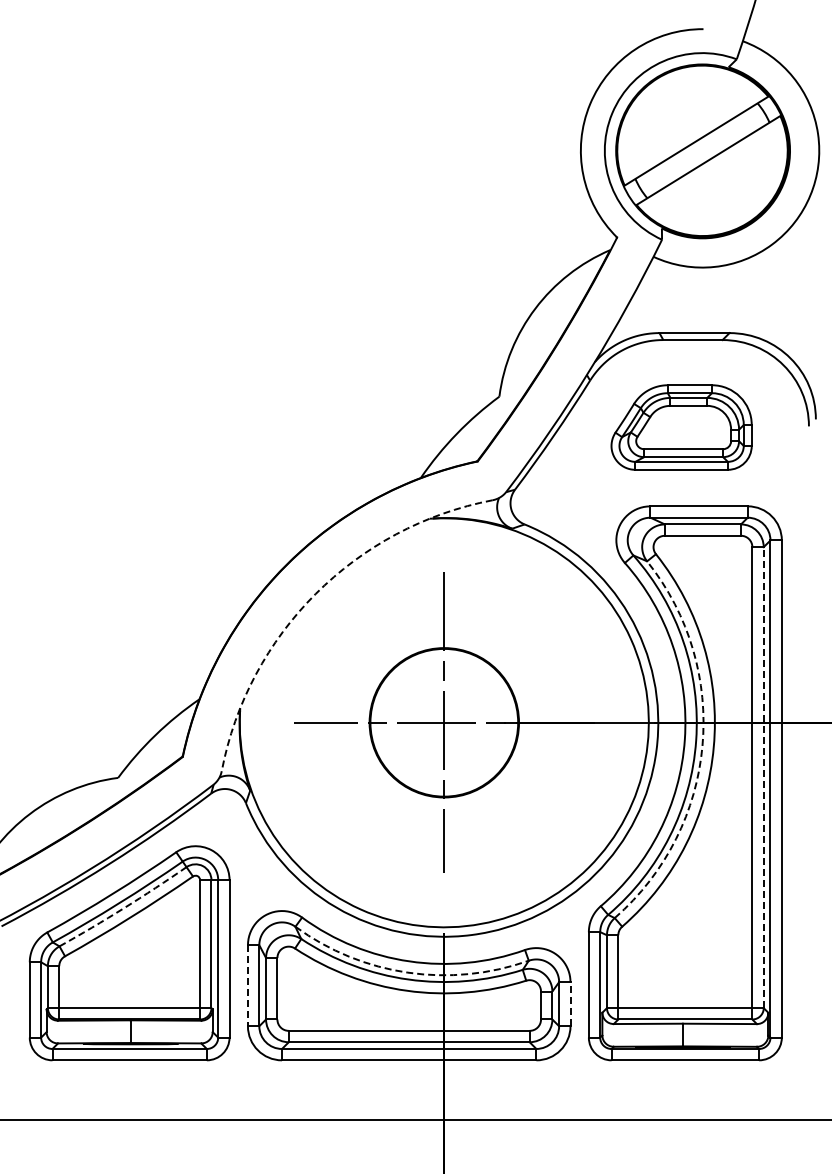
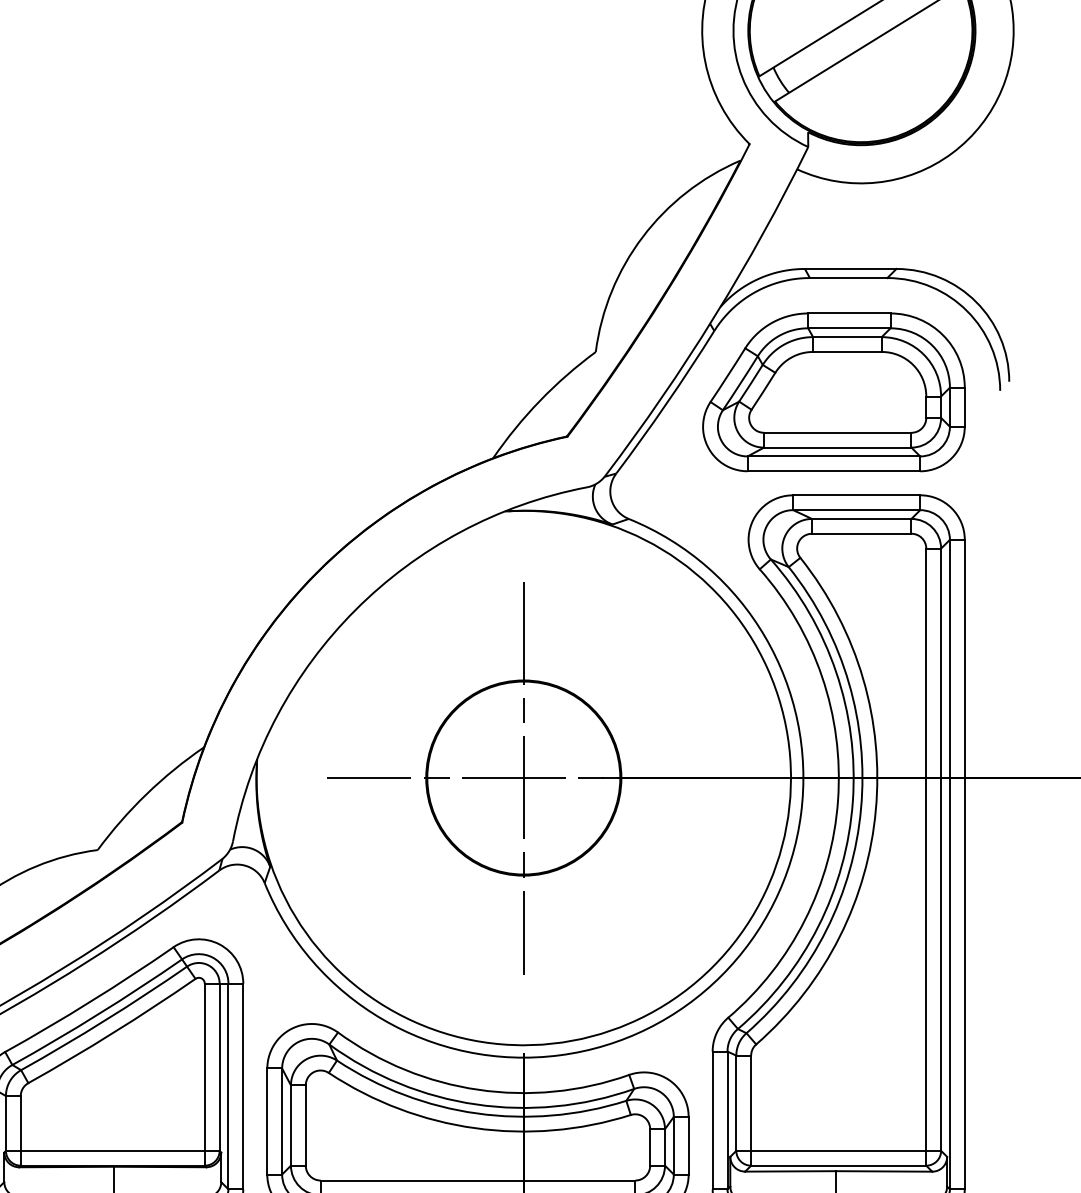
part: (681, 427) -> (833, 392), size x1.43
arc: (315, 594) -> (355, 610), dashed -> solid
arc: (702, 746) -> (861, 809), dashed -> solid
line: (763, 777) -> (940, 849), dashed -> solid
arc: (123, 908) -> (104, 1020), dashed -> solid
arc: (407, 972) -> (475, 1104), dashed -> solid
line: (247, 985) -> (266, 1121), dashed -> solid
line: (570, 1003) -> (688, 1144), dashed -> solid

